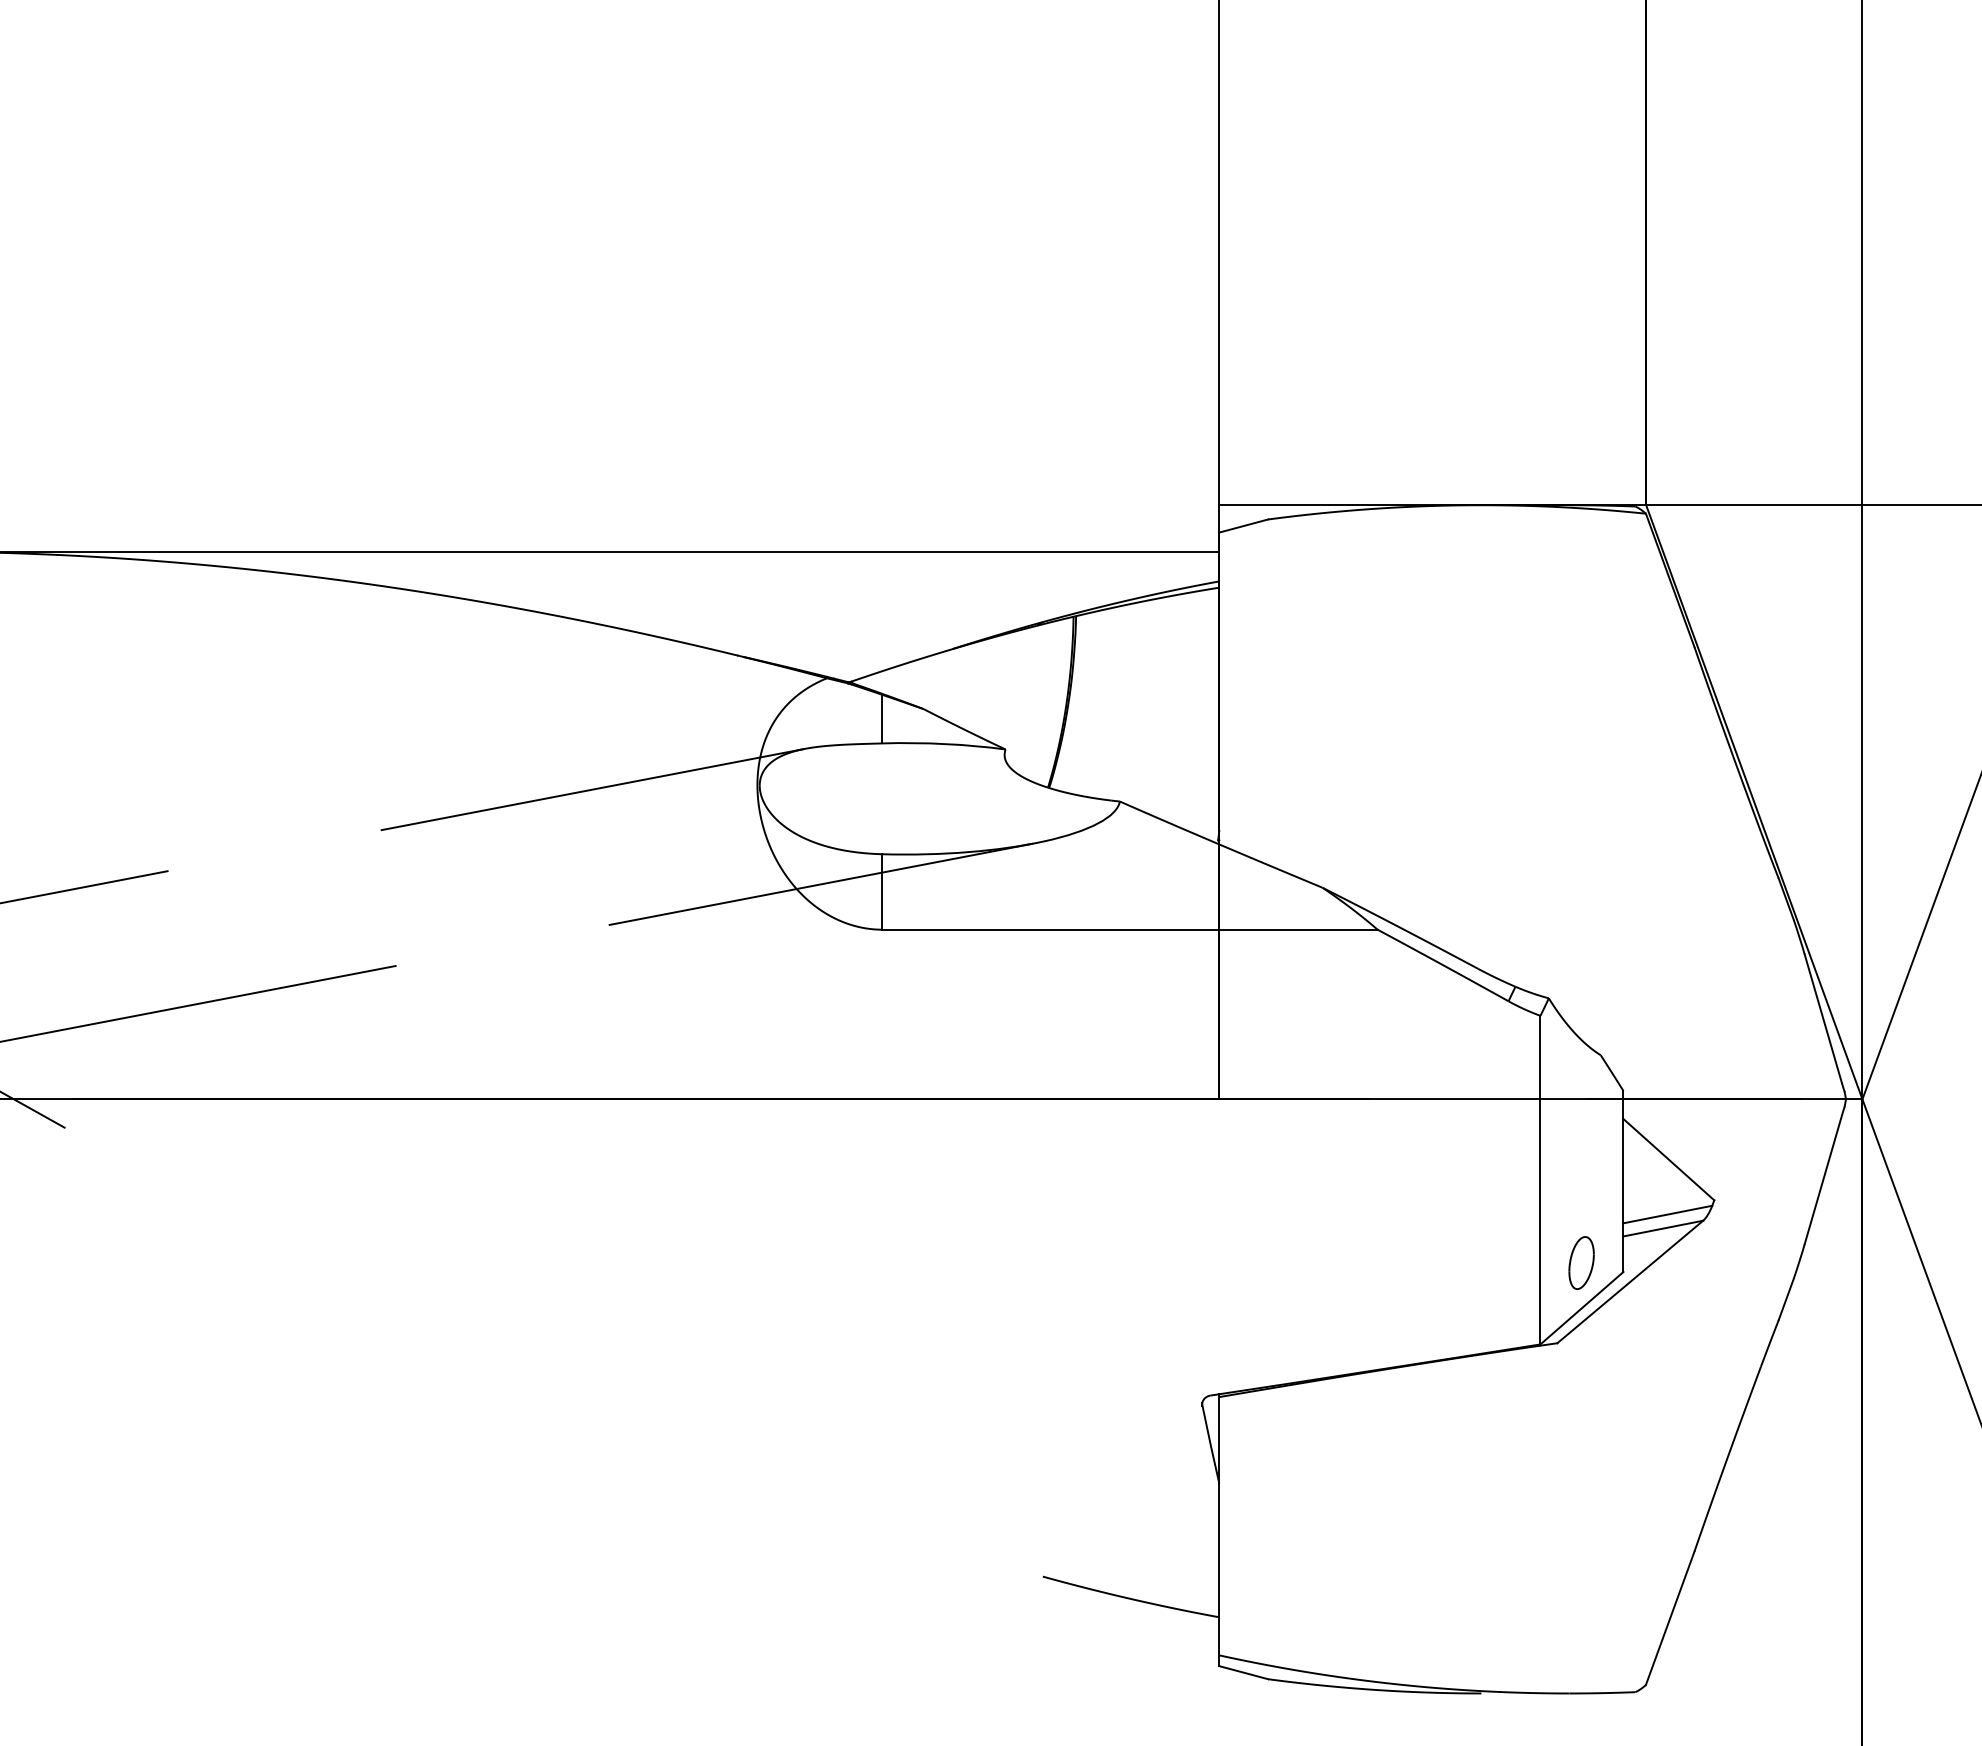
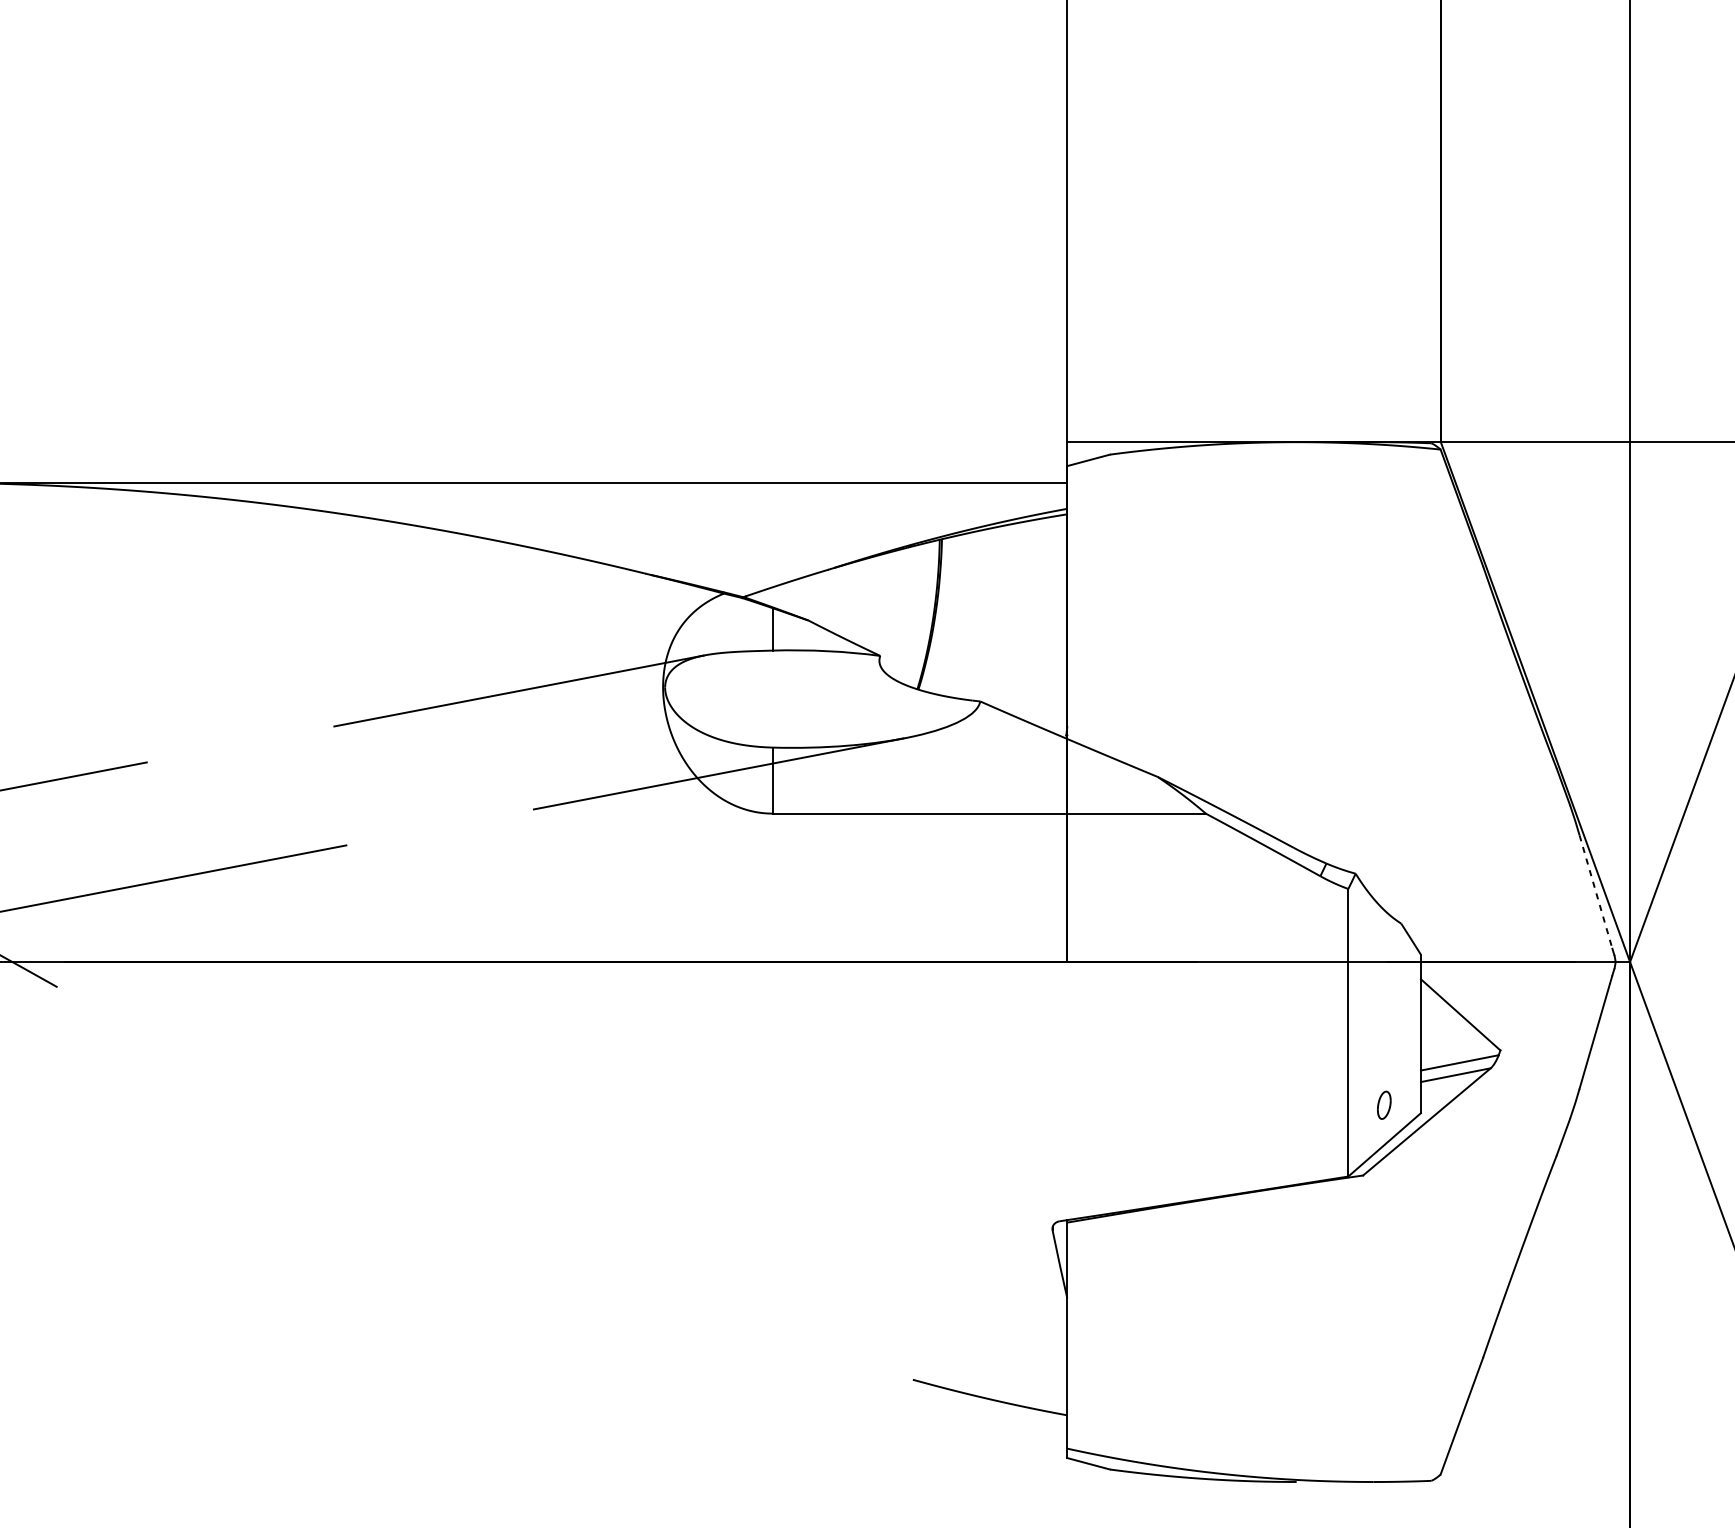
line: (1823, 1018) -> (1596, 891), solid -> dashed
part: (1581, 1262) -> (1384, 1104), size x0.6

